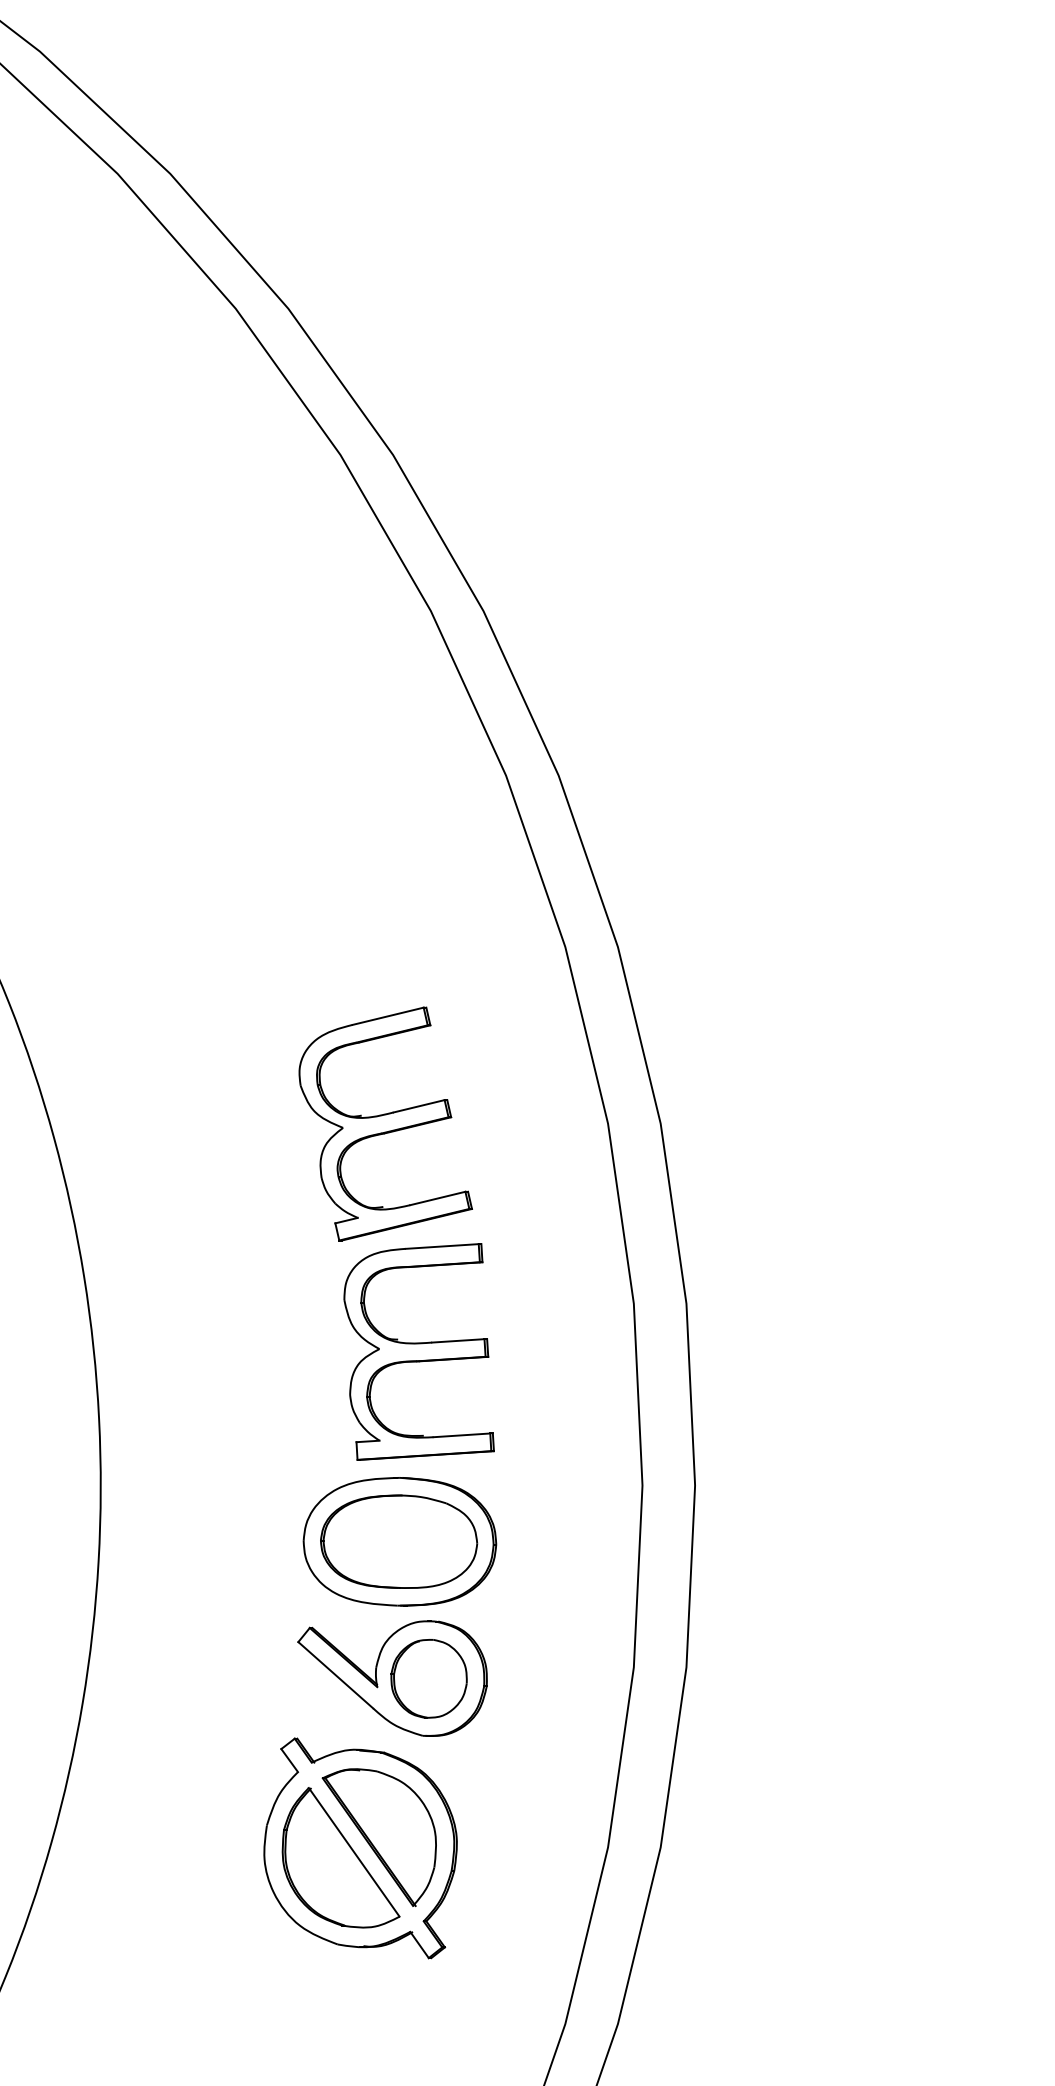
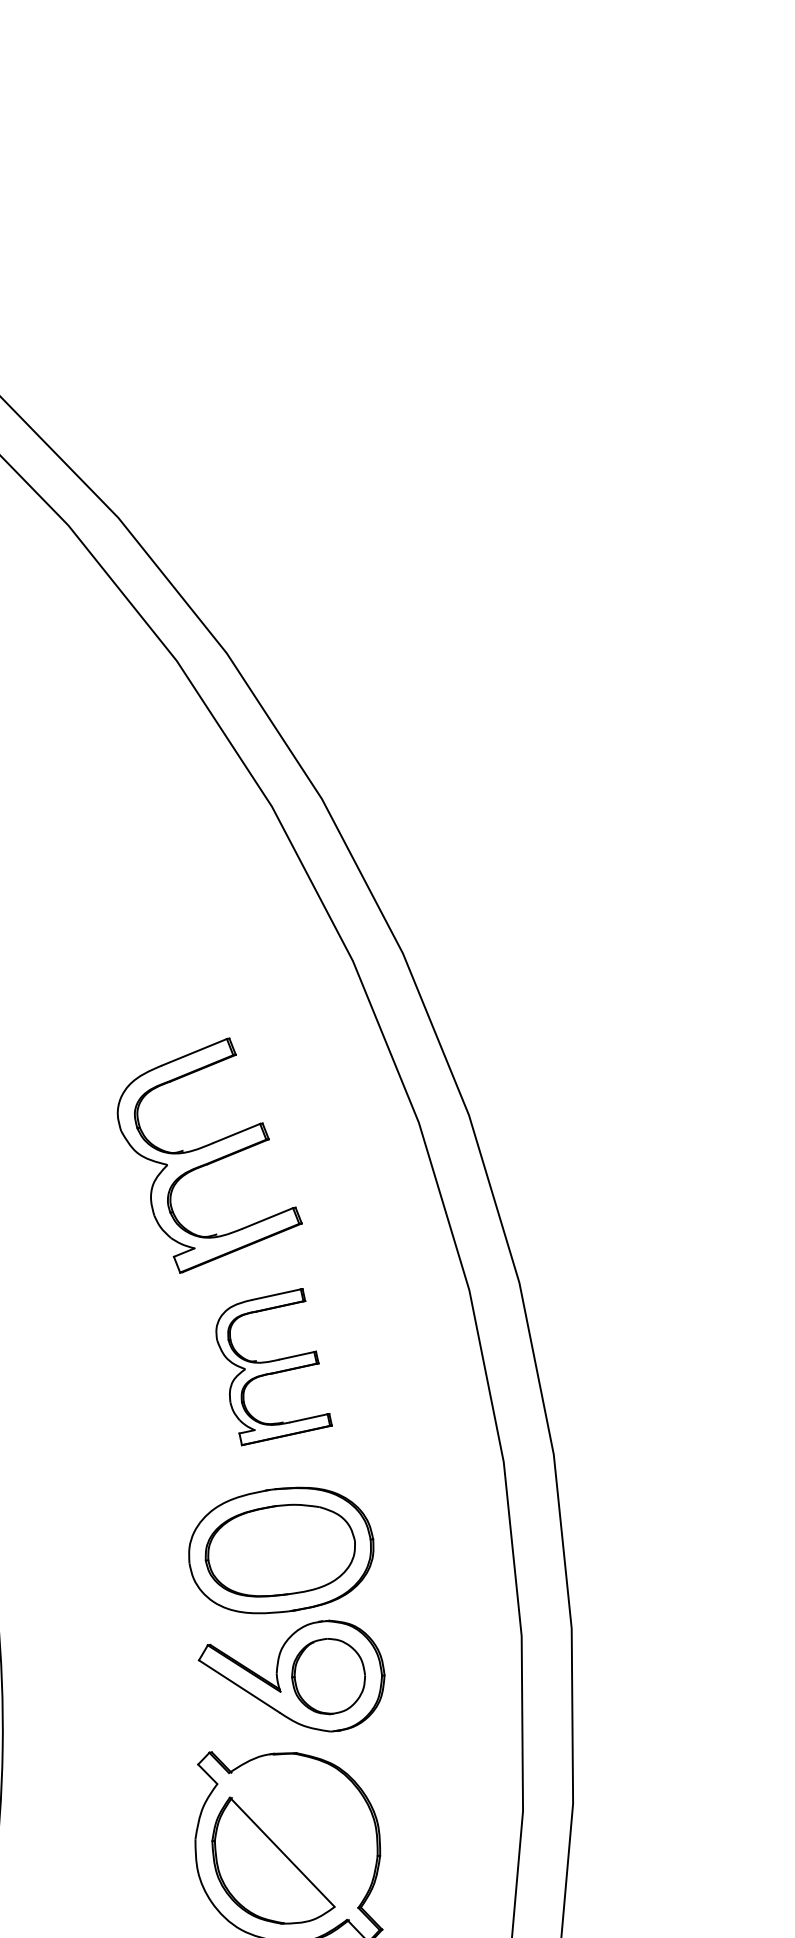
part: (418, 1351) -> (271, 1366), size x0.7
part: (378, 1837) -> (303, 1834), removed

